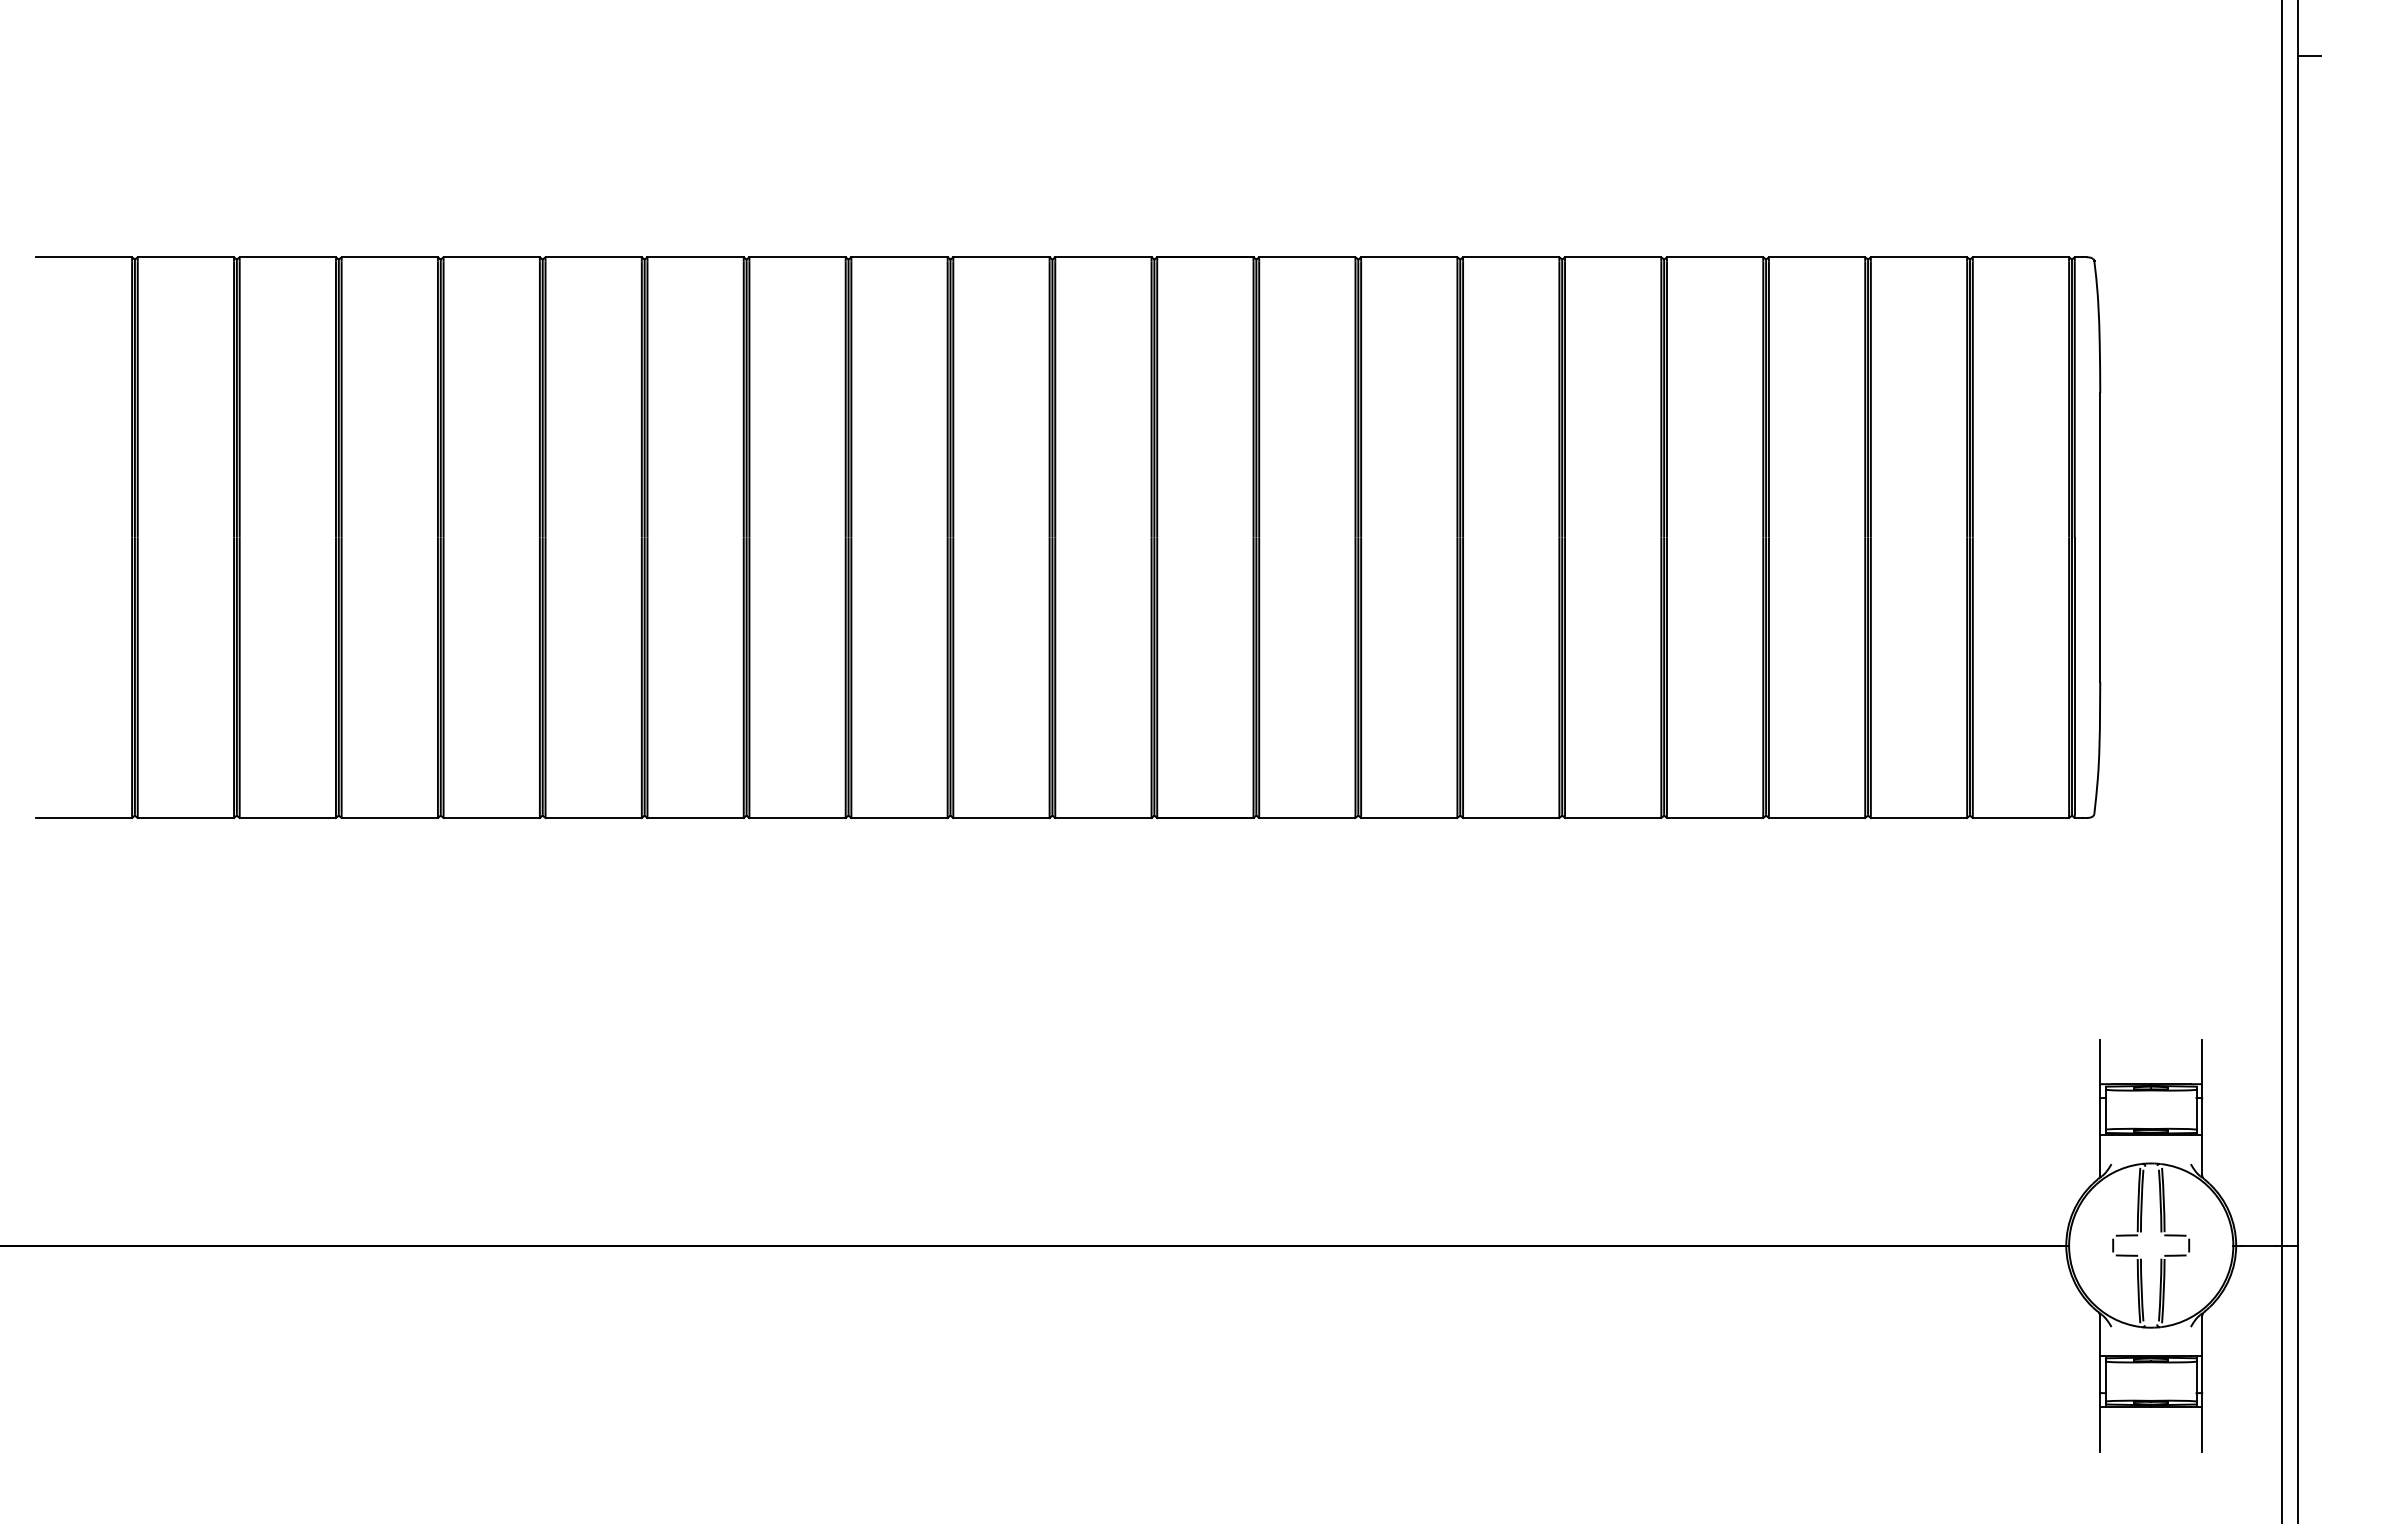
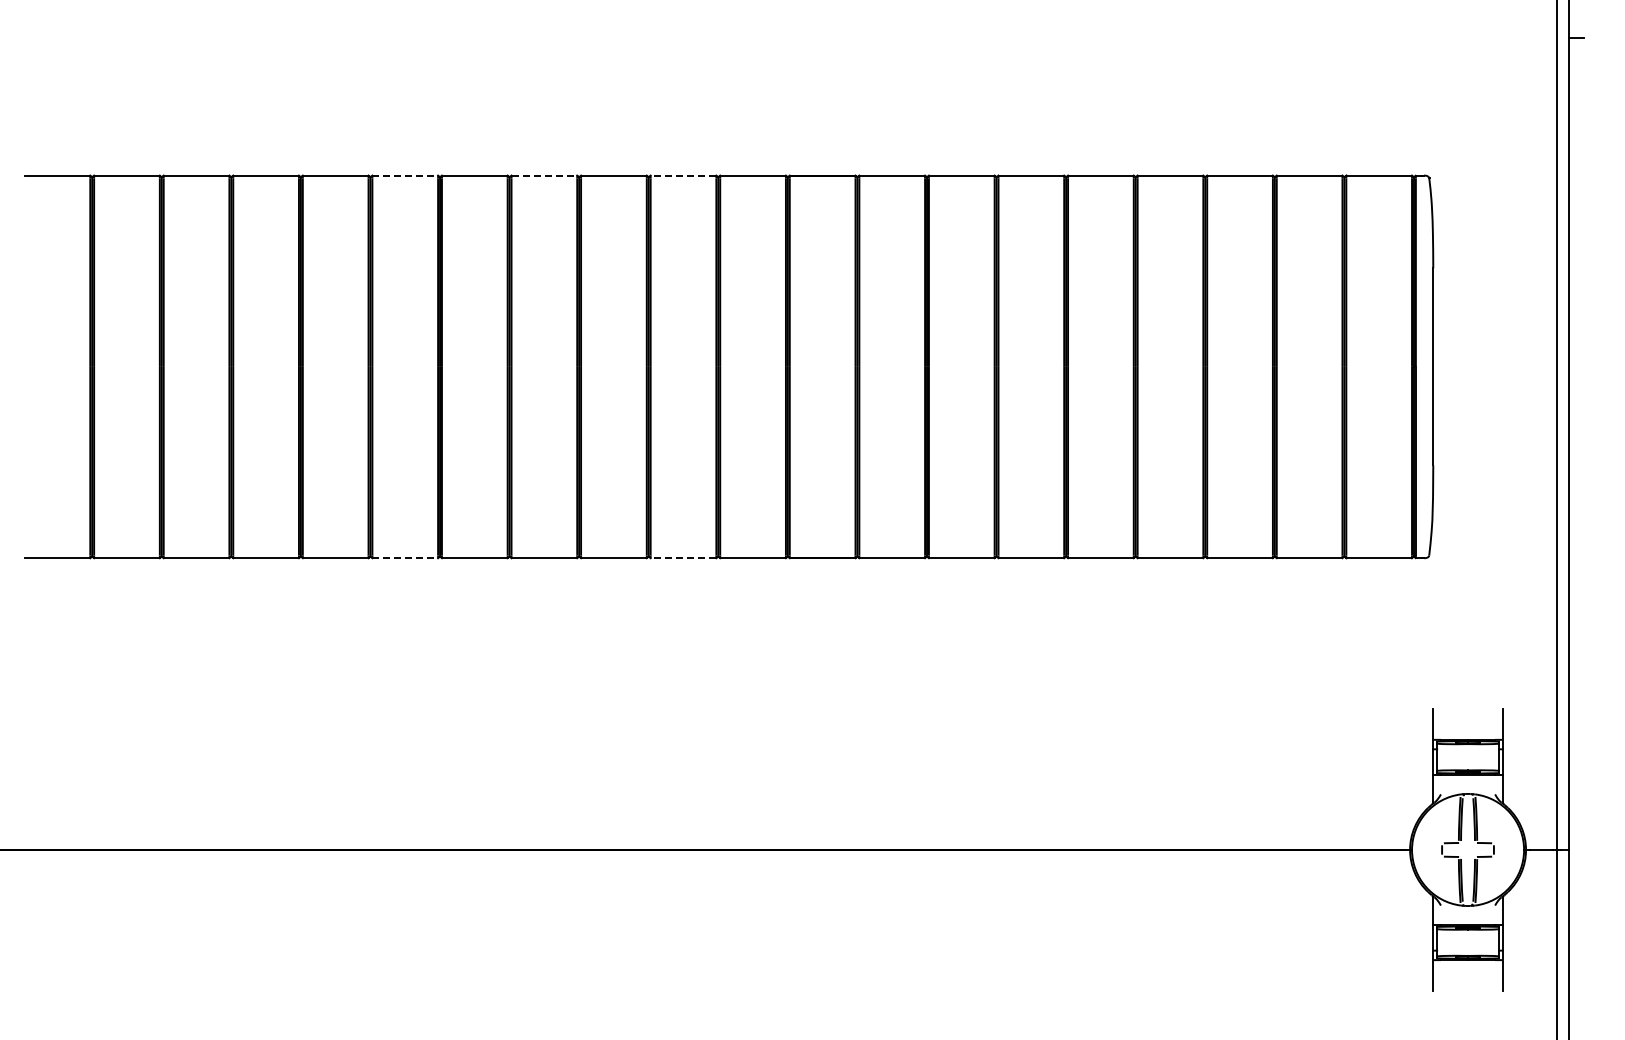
line: (594, 257) -> (405, 175), solid -> dashed
line: (797, 257) -> (544, 175), solid -> dashed
line: (1001, 257) -> (683, 175), solid -> dashed
line: (594, 818) -> (405, 558), solid -> dashed
line: (1001, 818) -> (683, 558), solid -> dashed

